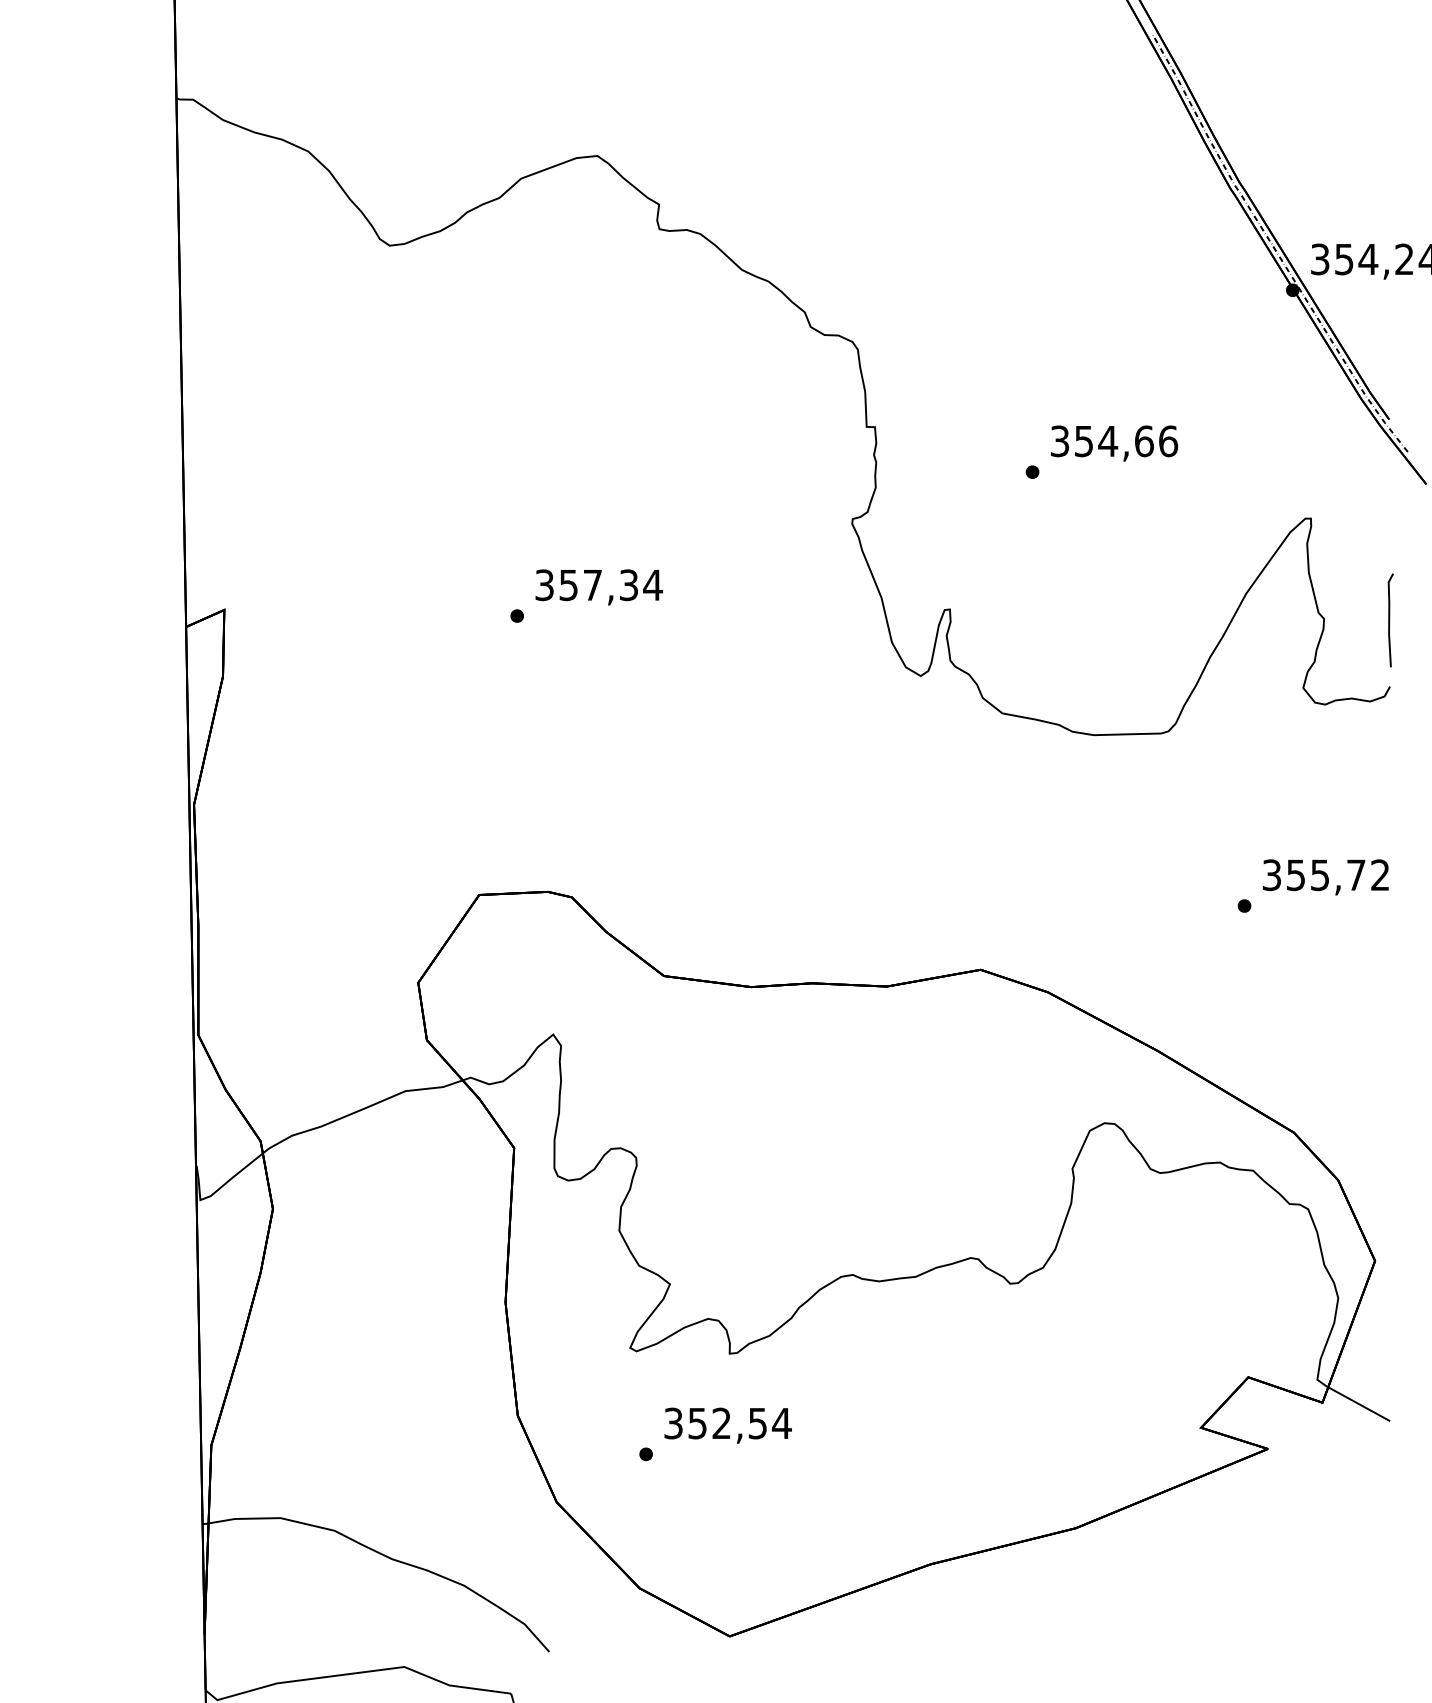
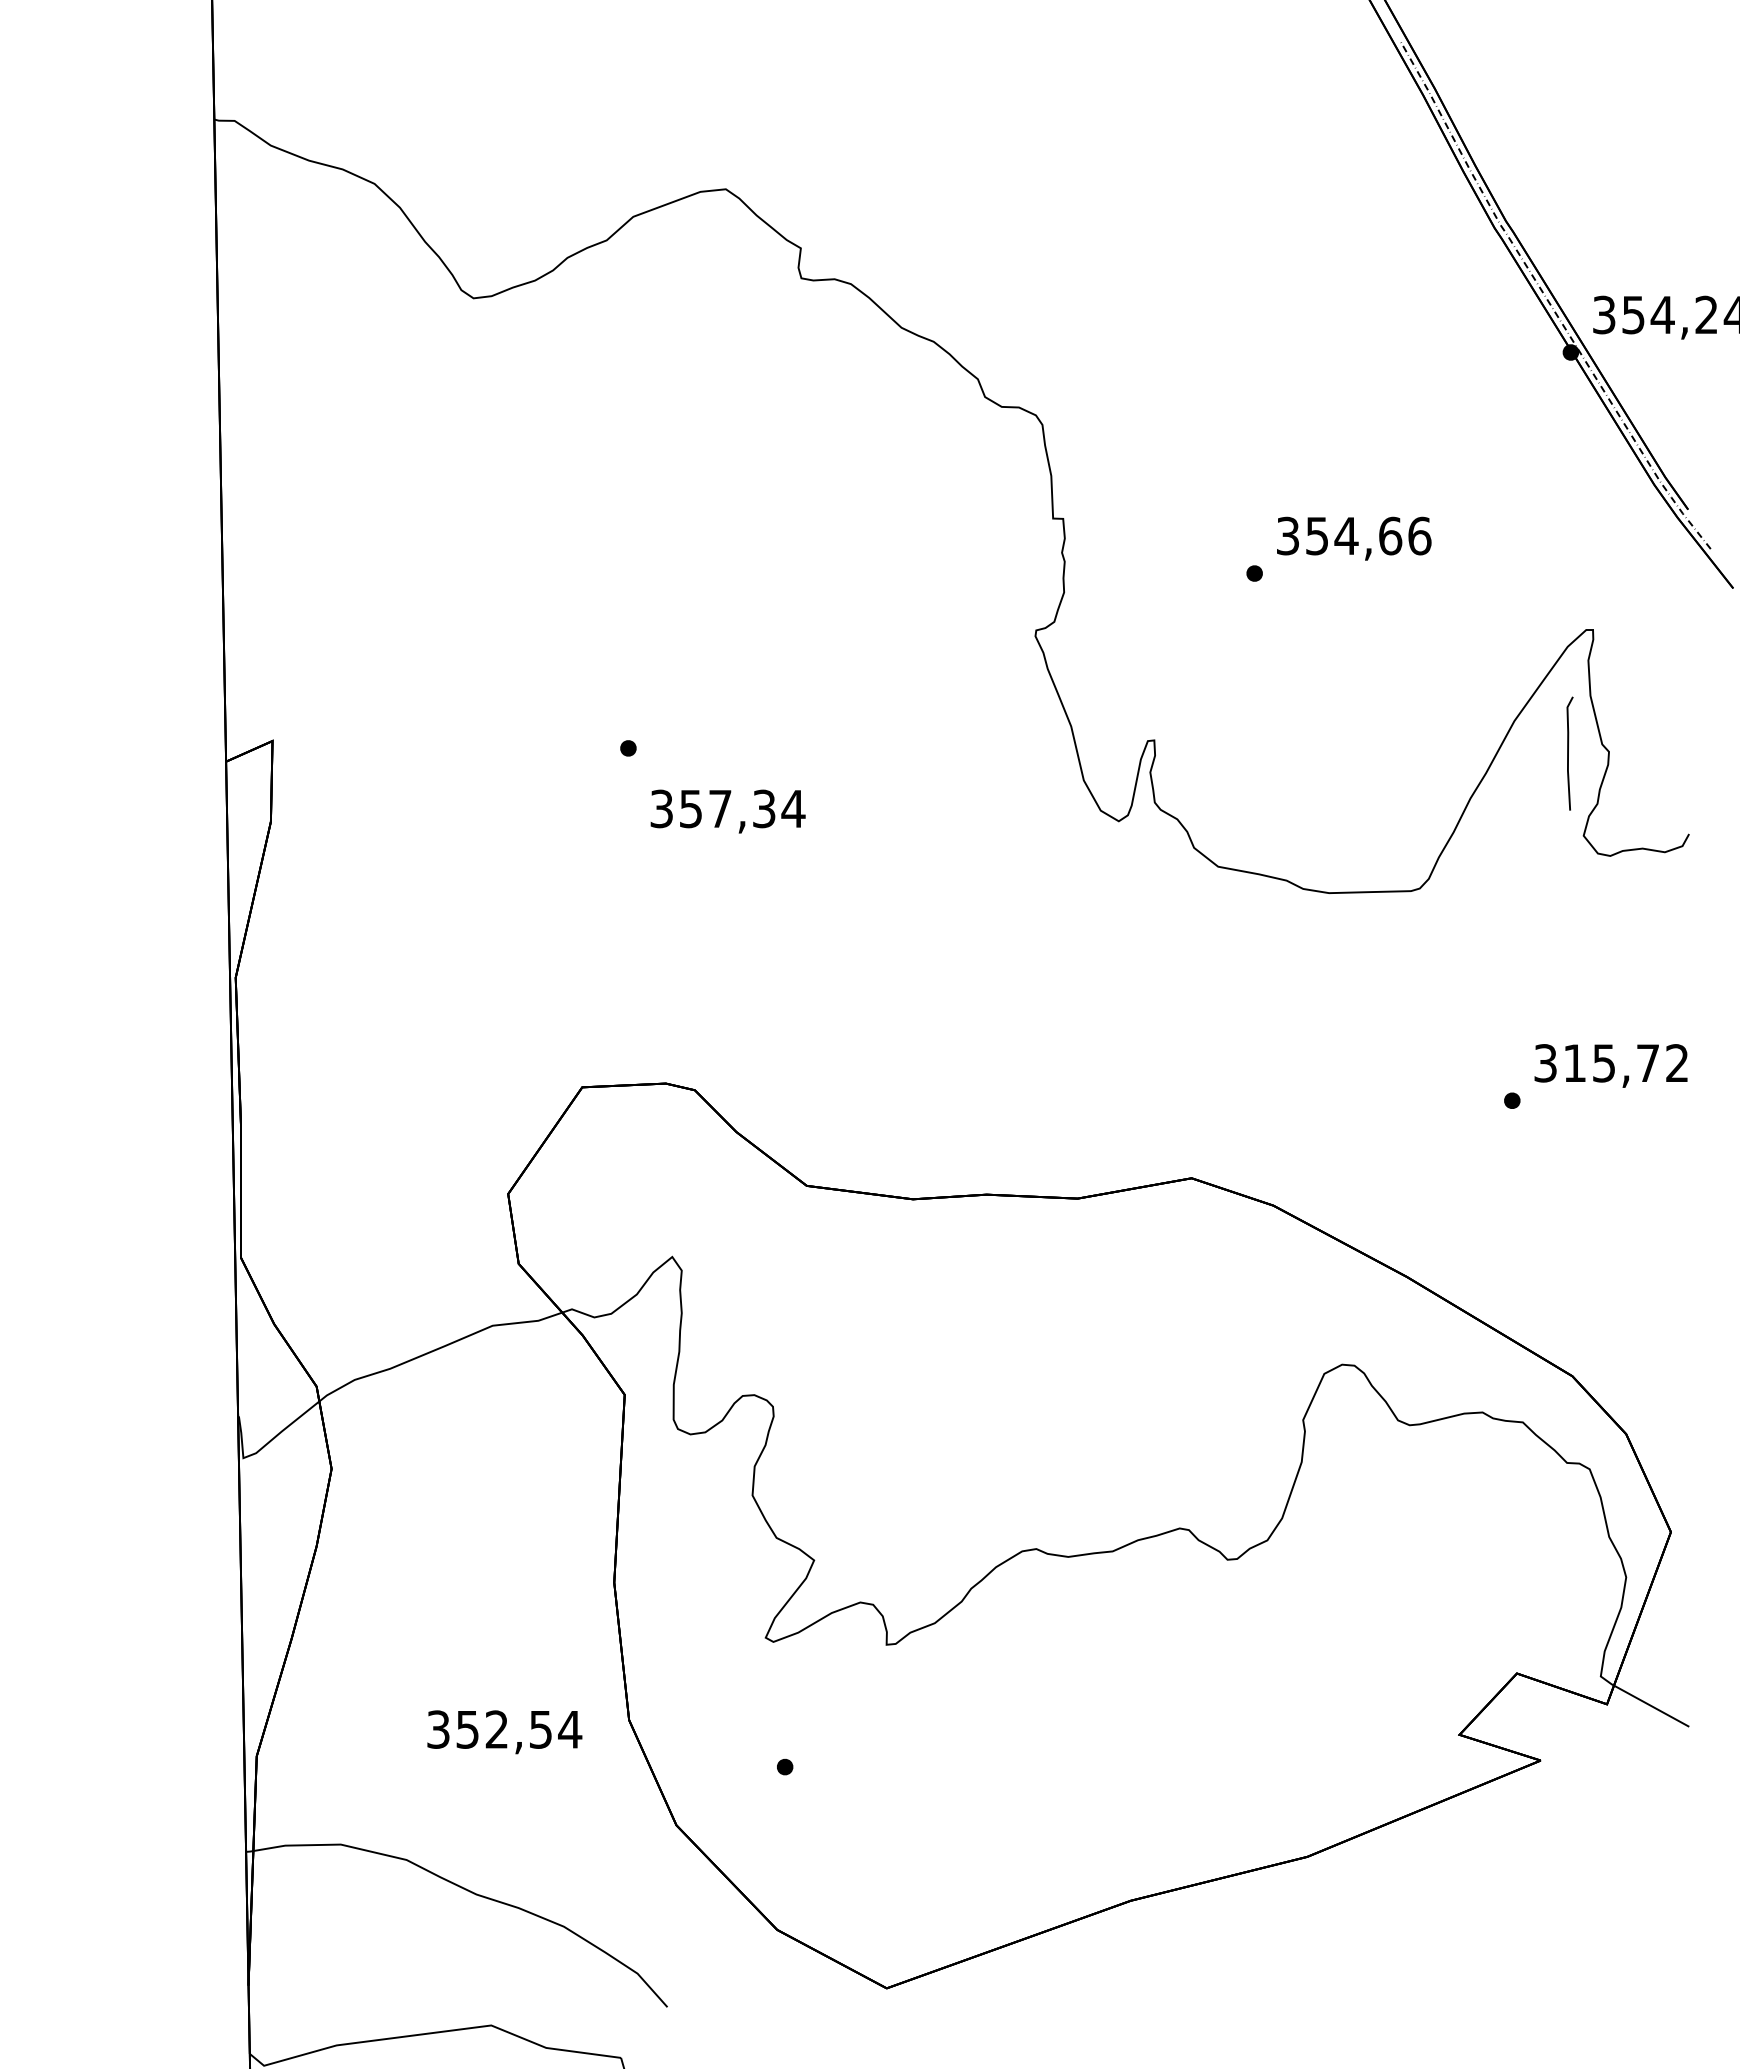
text: (598, 587) -> (727, 811), moved
line: (1389, 620) -> (1568, 753), moved
text: (1295, 875) -> (1574, 1063), 355,72 -> 315,72
text: (727, 1425) -> (504, 1732), moved

